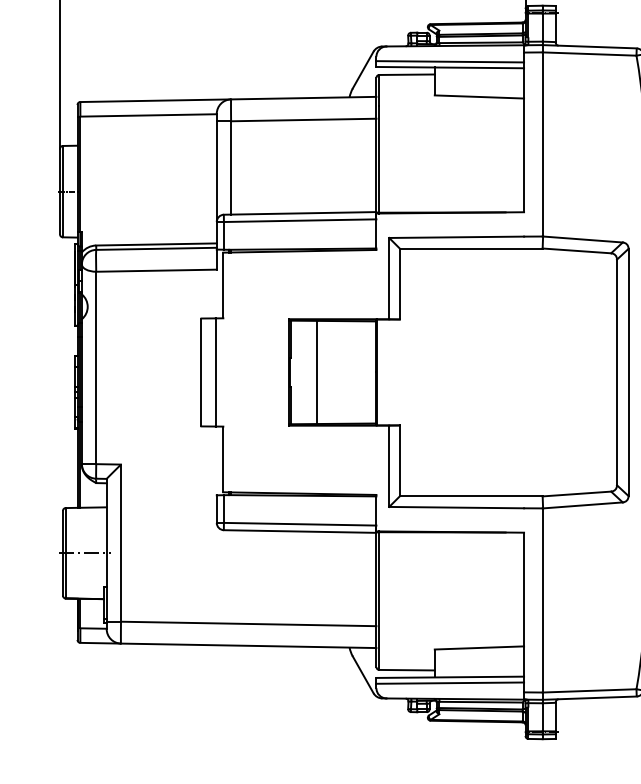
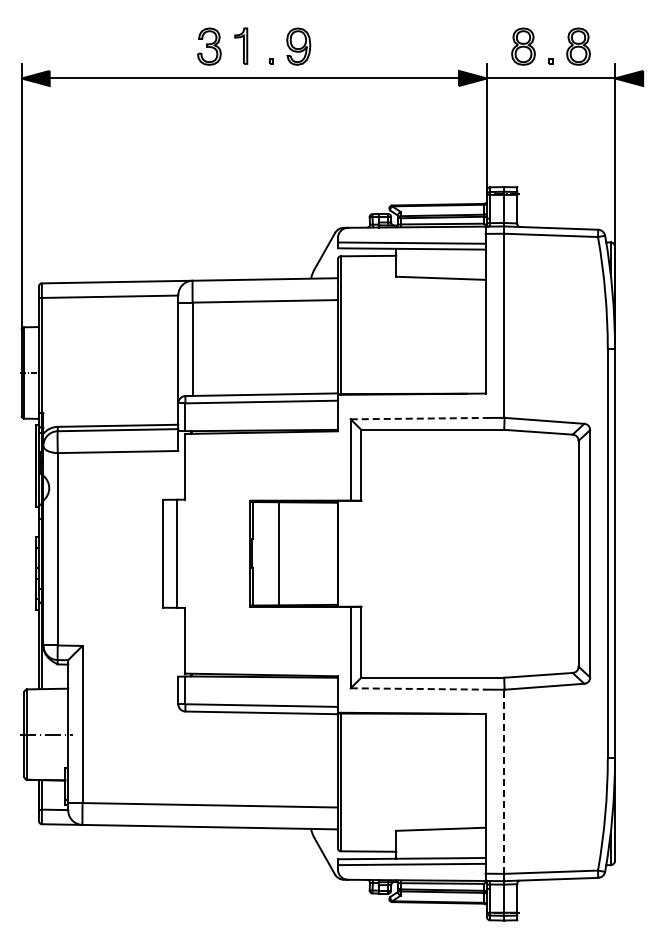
line: (456, 237) -> (418, 418), solid -> dashed
line: (456, 507) -> (418, 688), solid -> dashed
line: (542, 600) -> (504, 781), solid -> dashed

